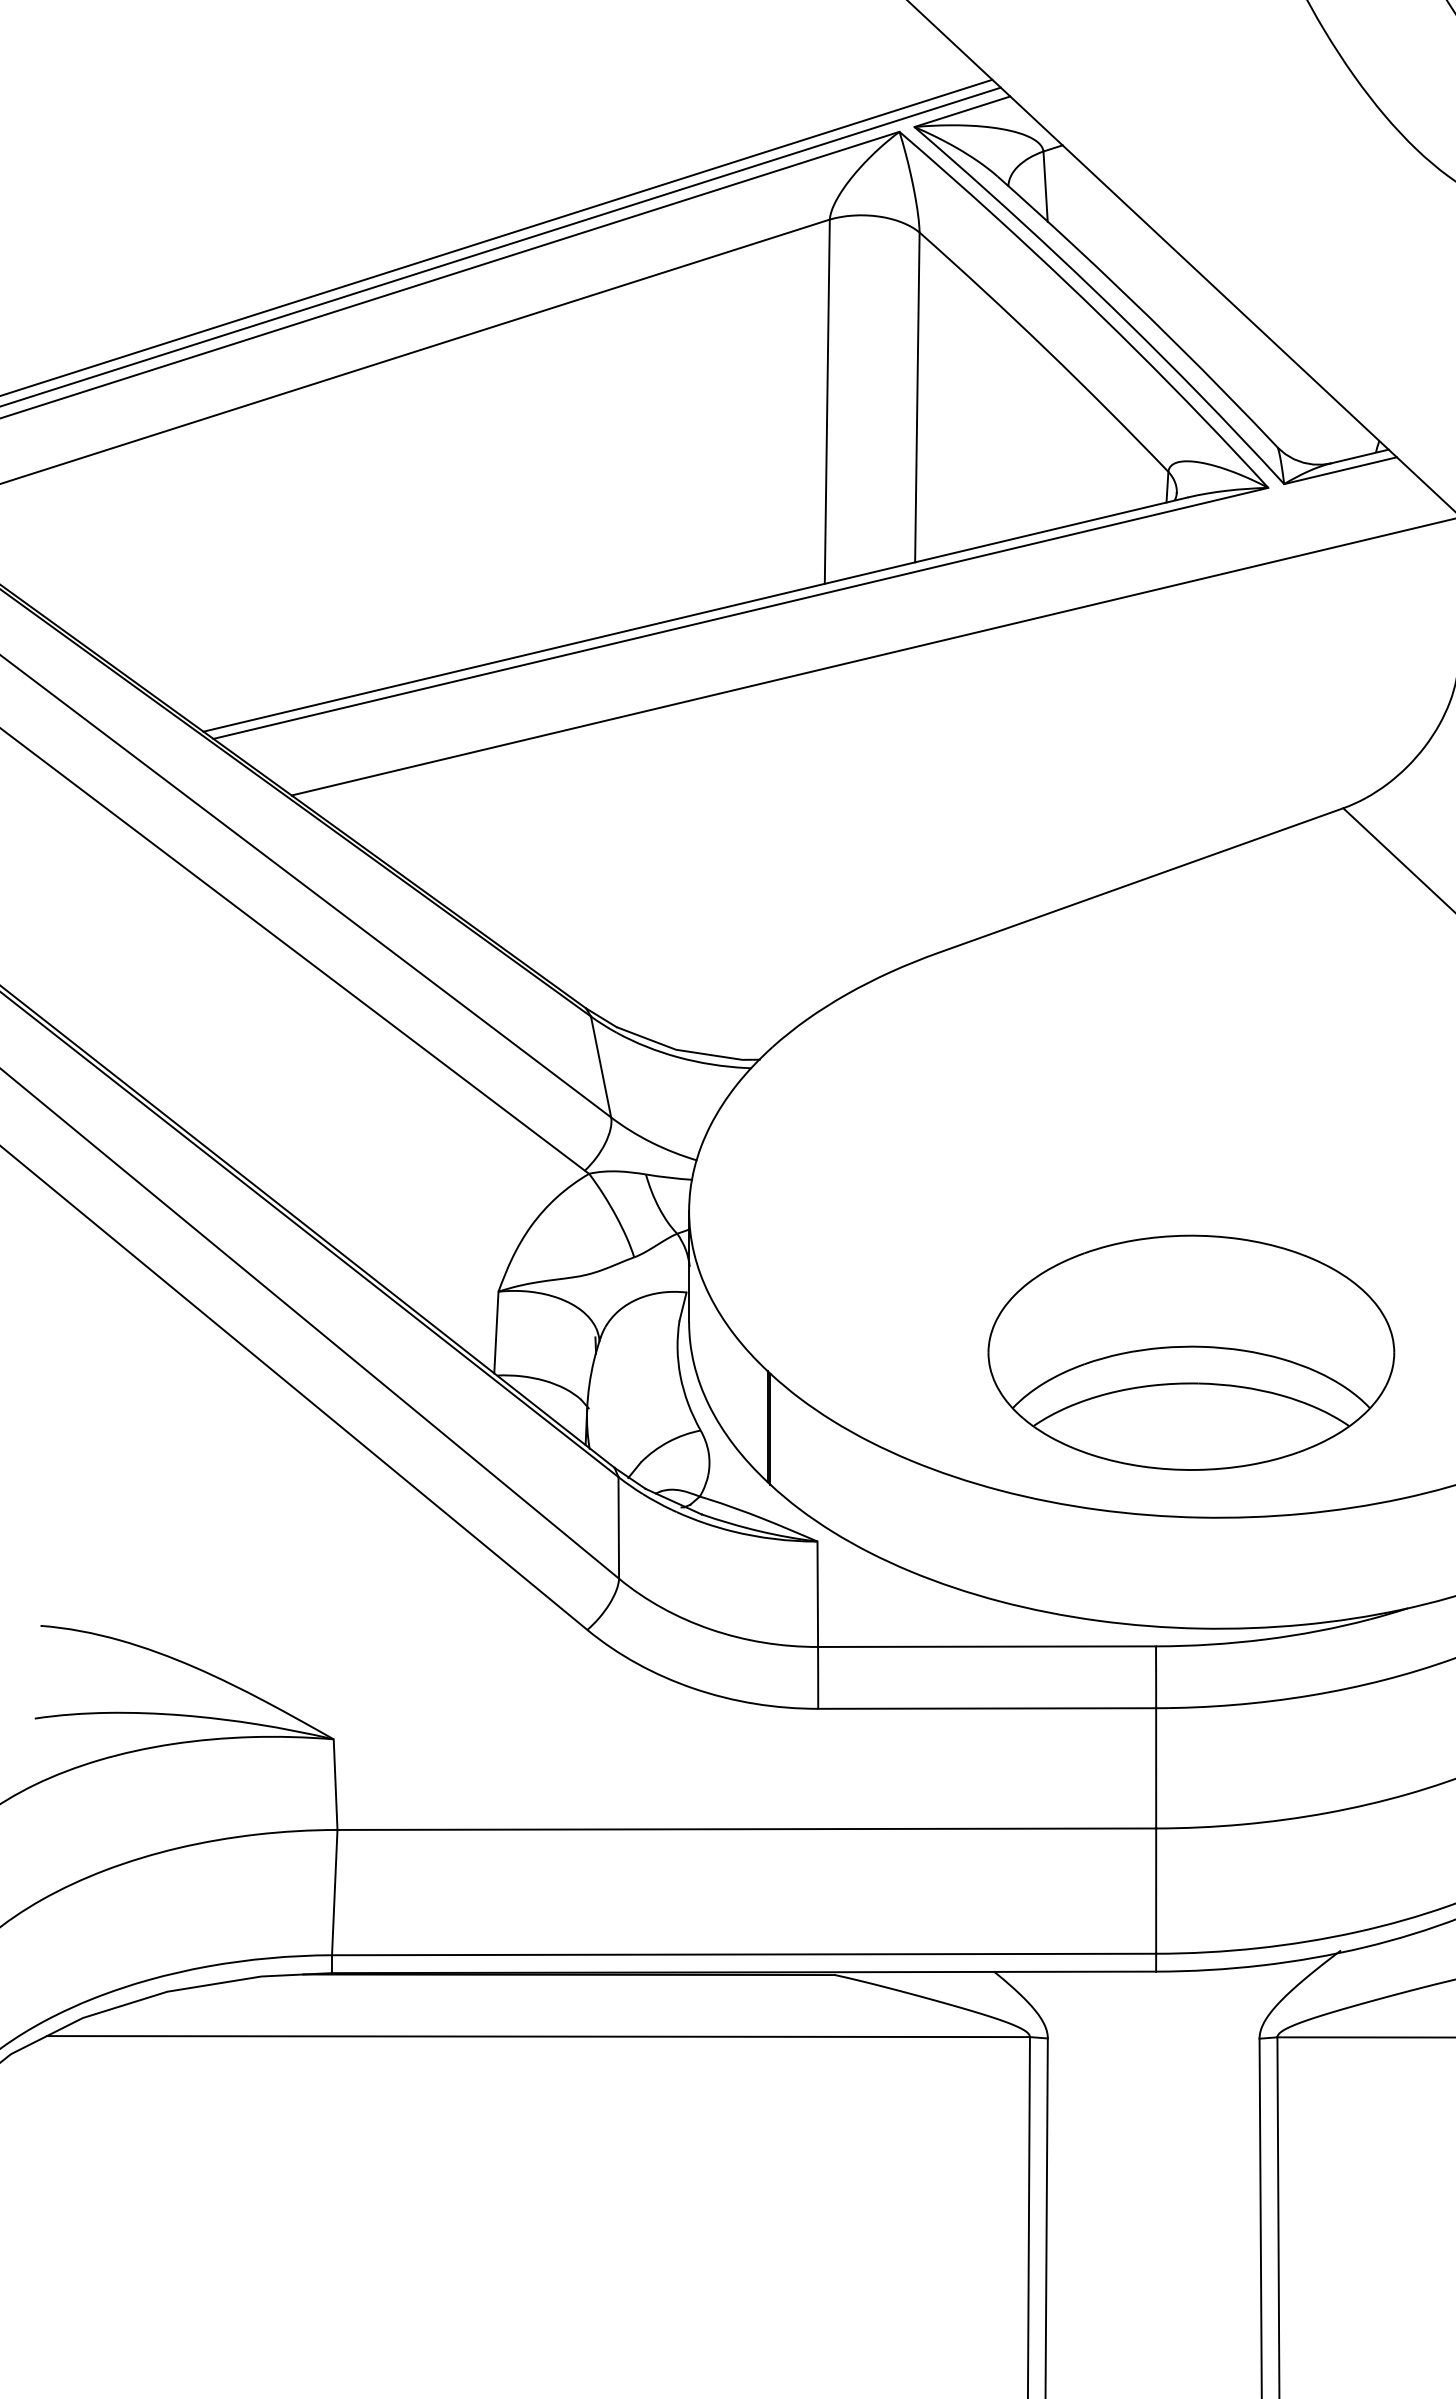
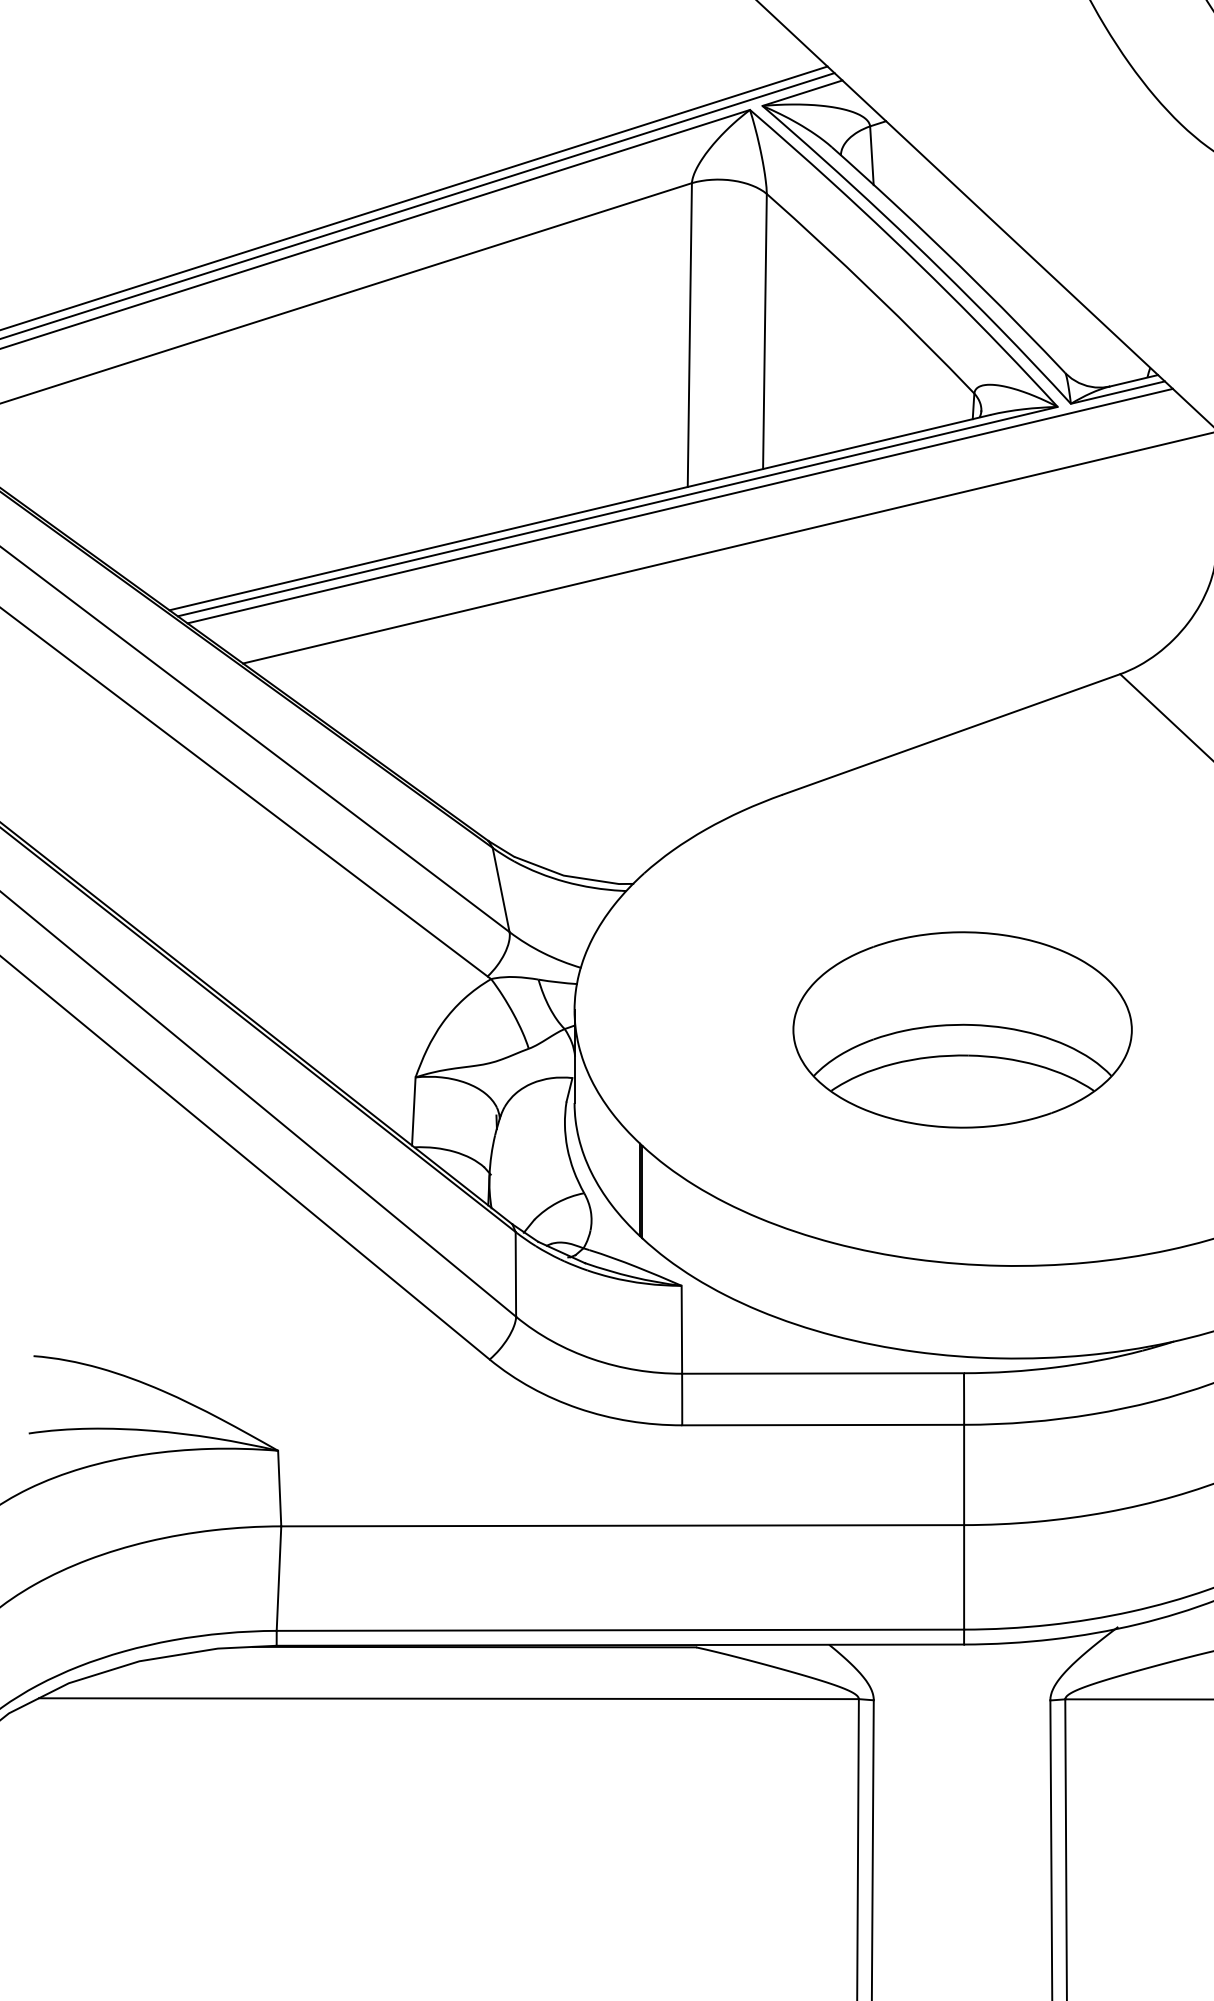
line: (815, 606) -> (679, 505), added
part: (1191, 1352) -> (962, 1029), moved

